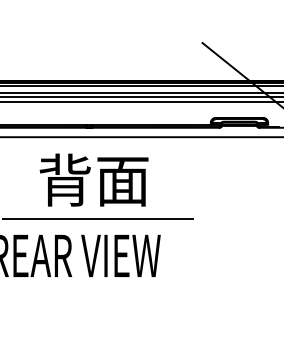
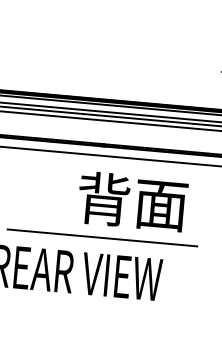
text: (93, 179) -> (132, 200), moved

